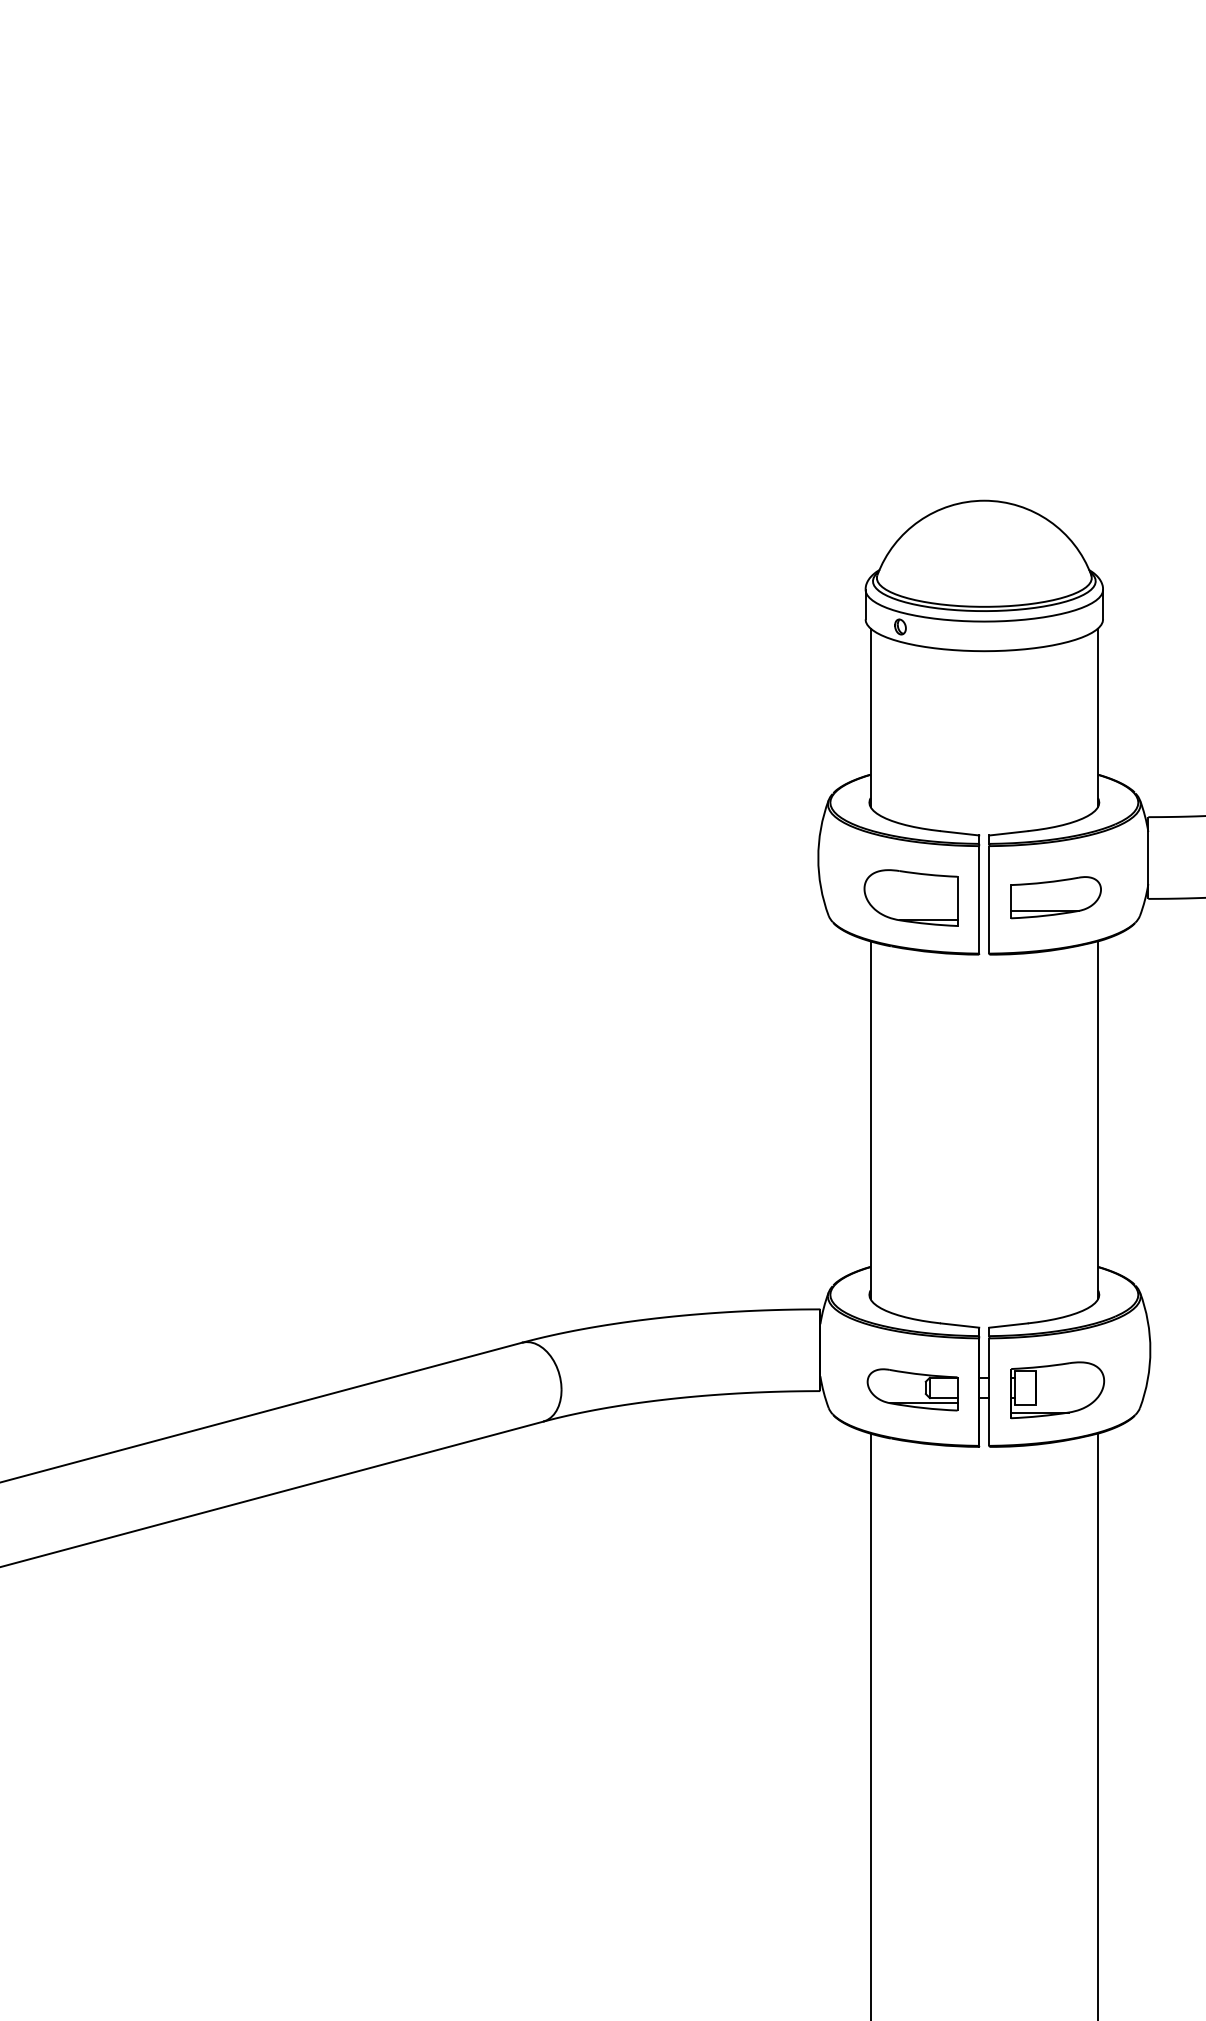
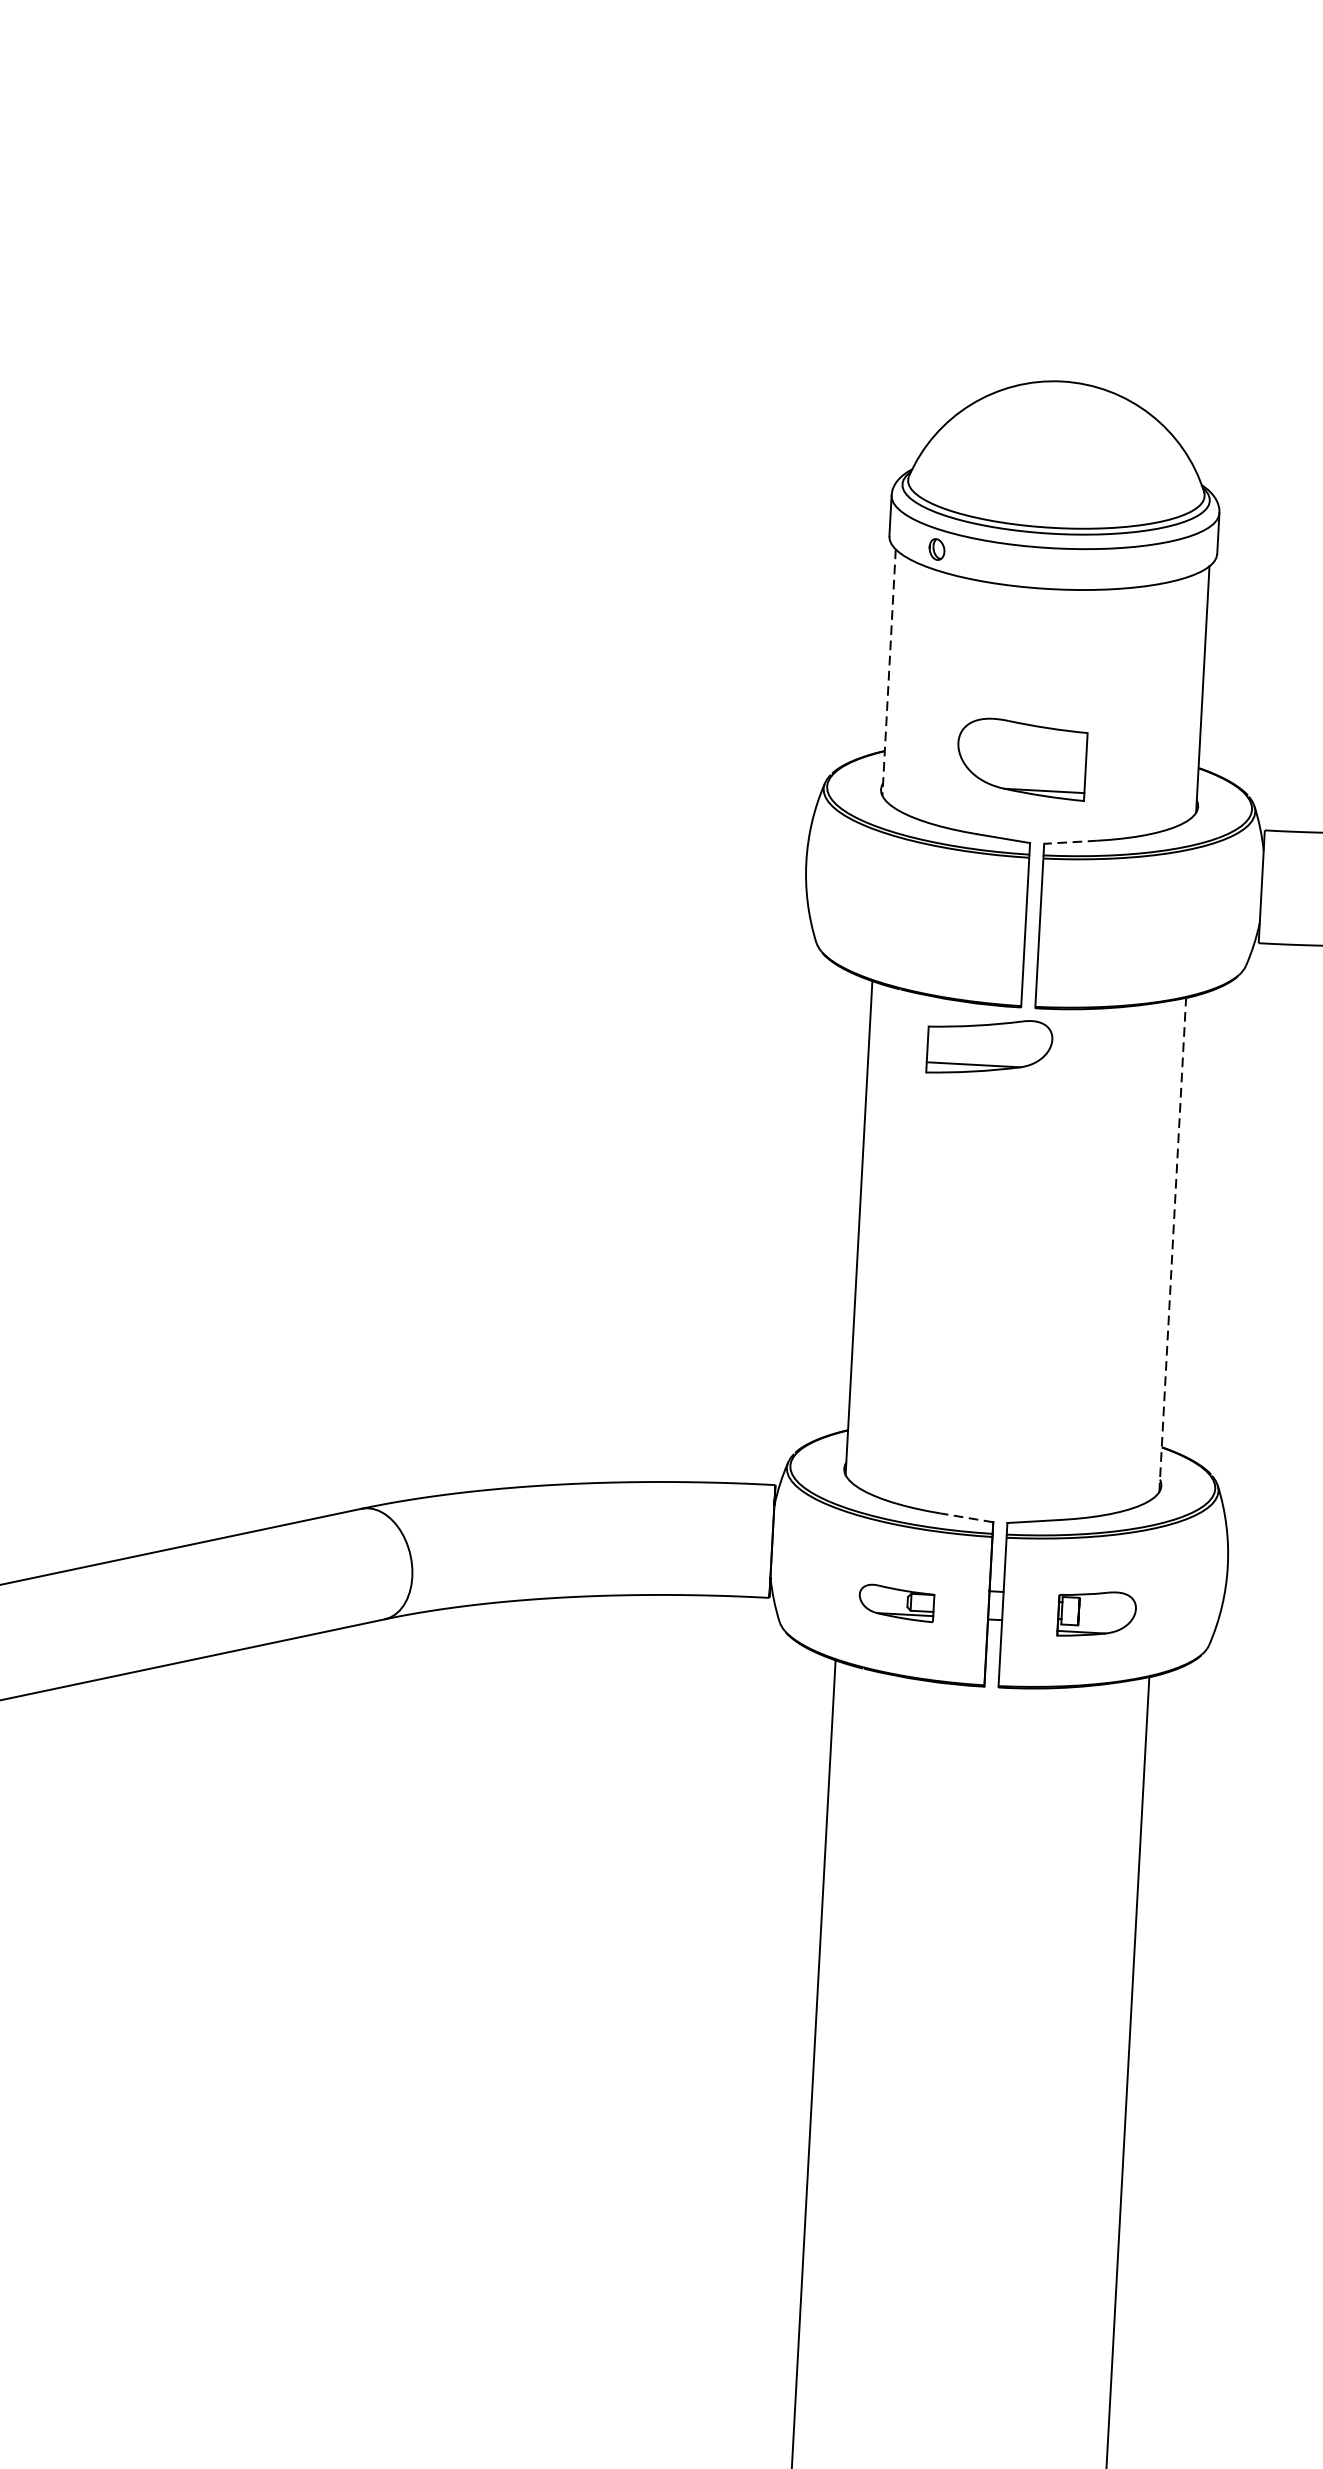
line: (870, 718) -> (888, 673), solid -> dashed
line: (1008, 833) -> (1070, 842), solid -> dashed
part: (910, 897) -> (1021, 758), moved
part: (1055, 897) -> (988, 1047), moved
line: (1098, 1119) -> (1173, 1243), solid -> dashed
line: (959, 1325) -> (966, 1517), solid -> dashed
part: (912, 1389) -> (896, 1602), size x0.6
part: (1057, 1390) -> (1096, 1614), size x0.6

